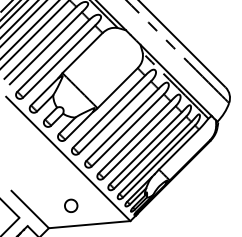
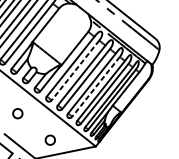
line: (114, 117) -> (75, 70), solid -> dashed
line: (139, 142) -> (95, 87), solid -> dashed
part: (32, 165) -> (18, 113), added

